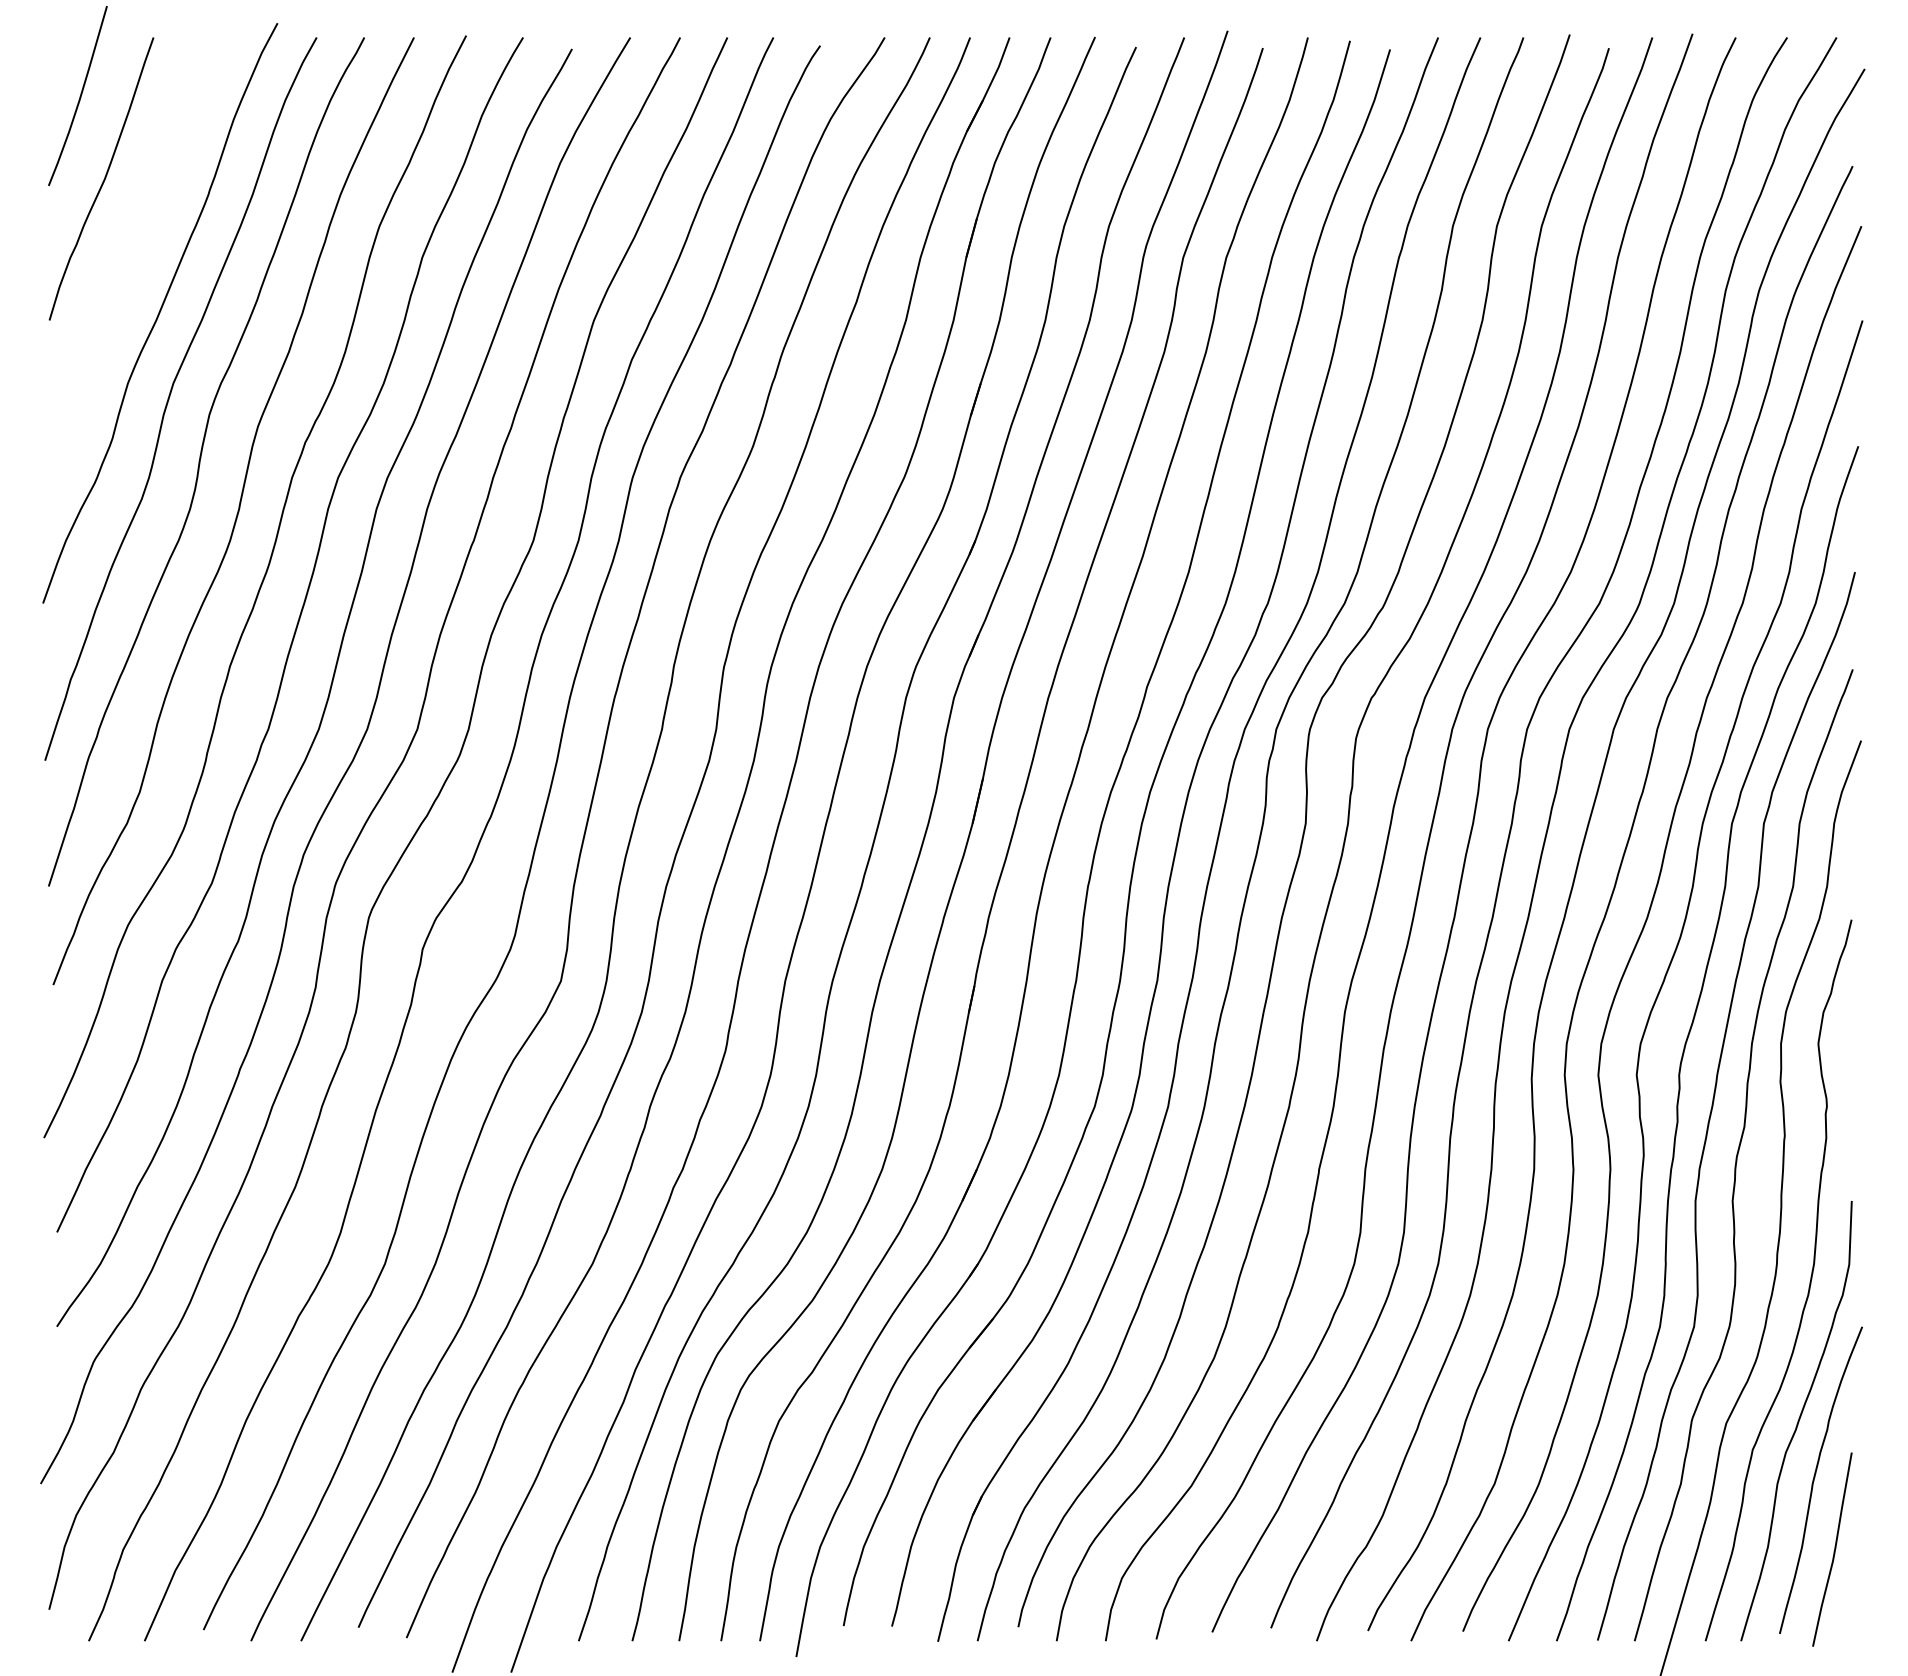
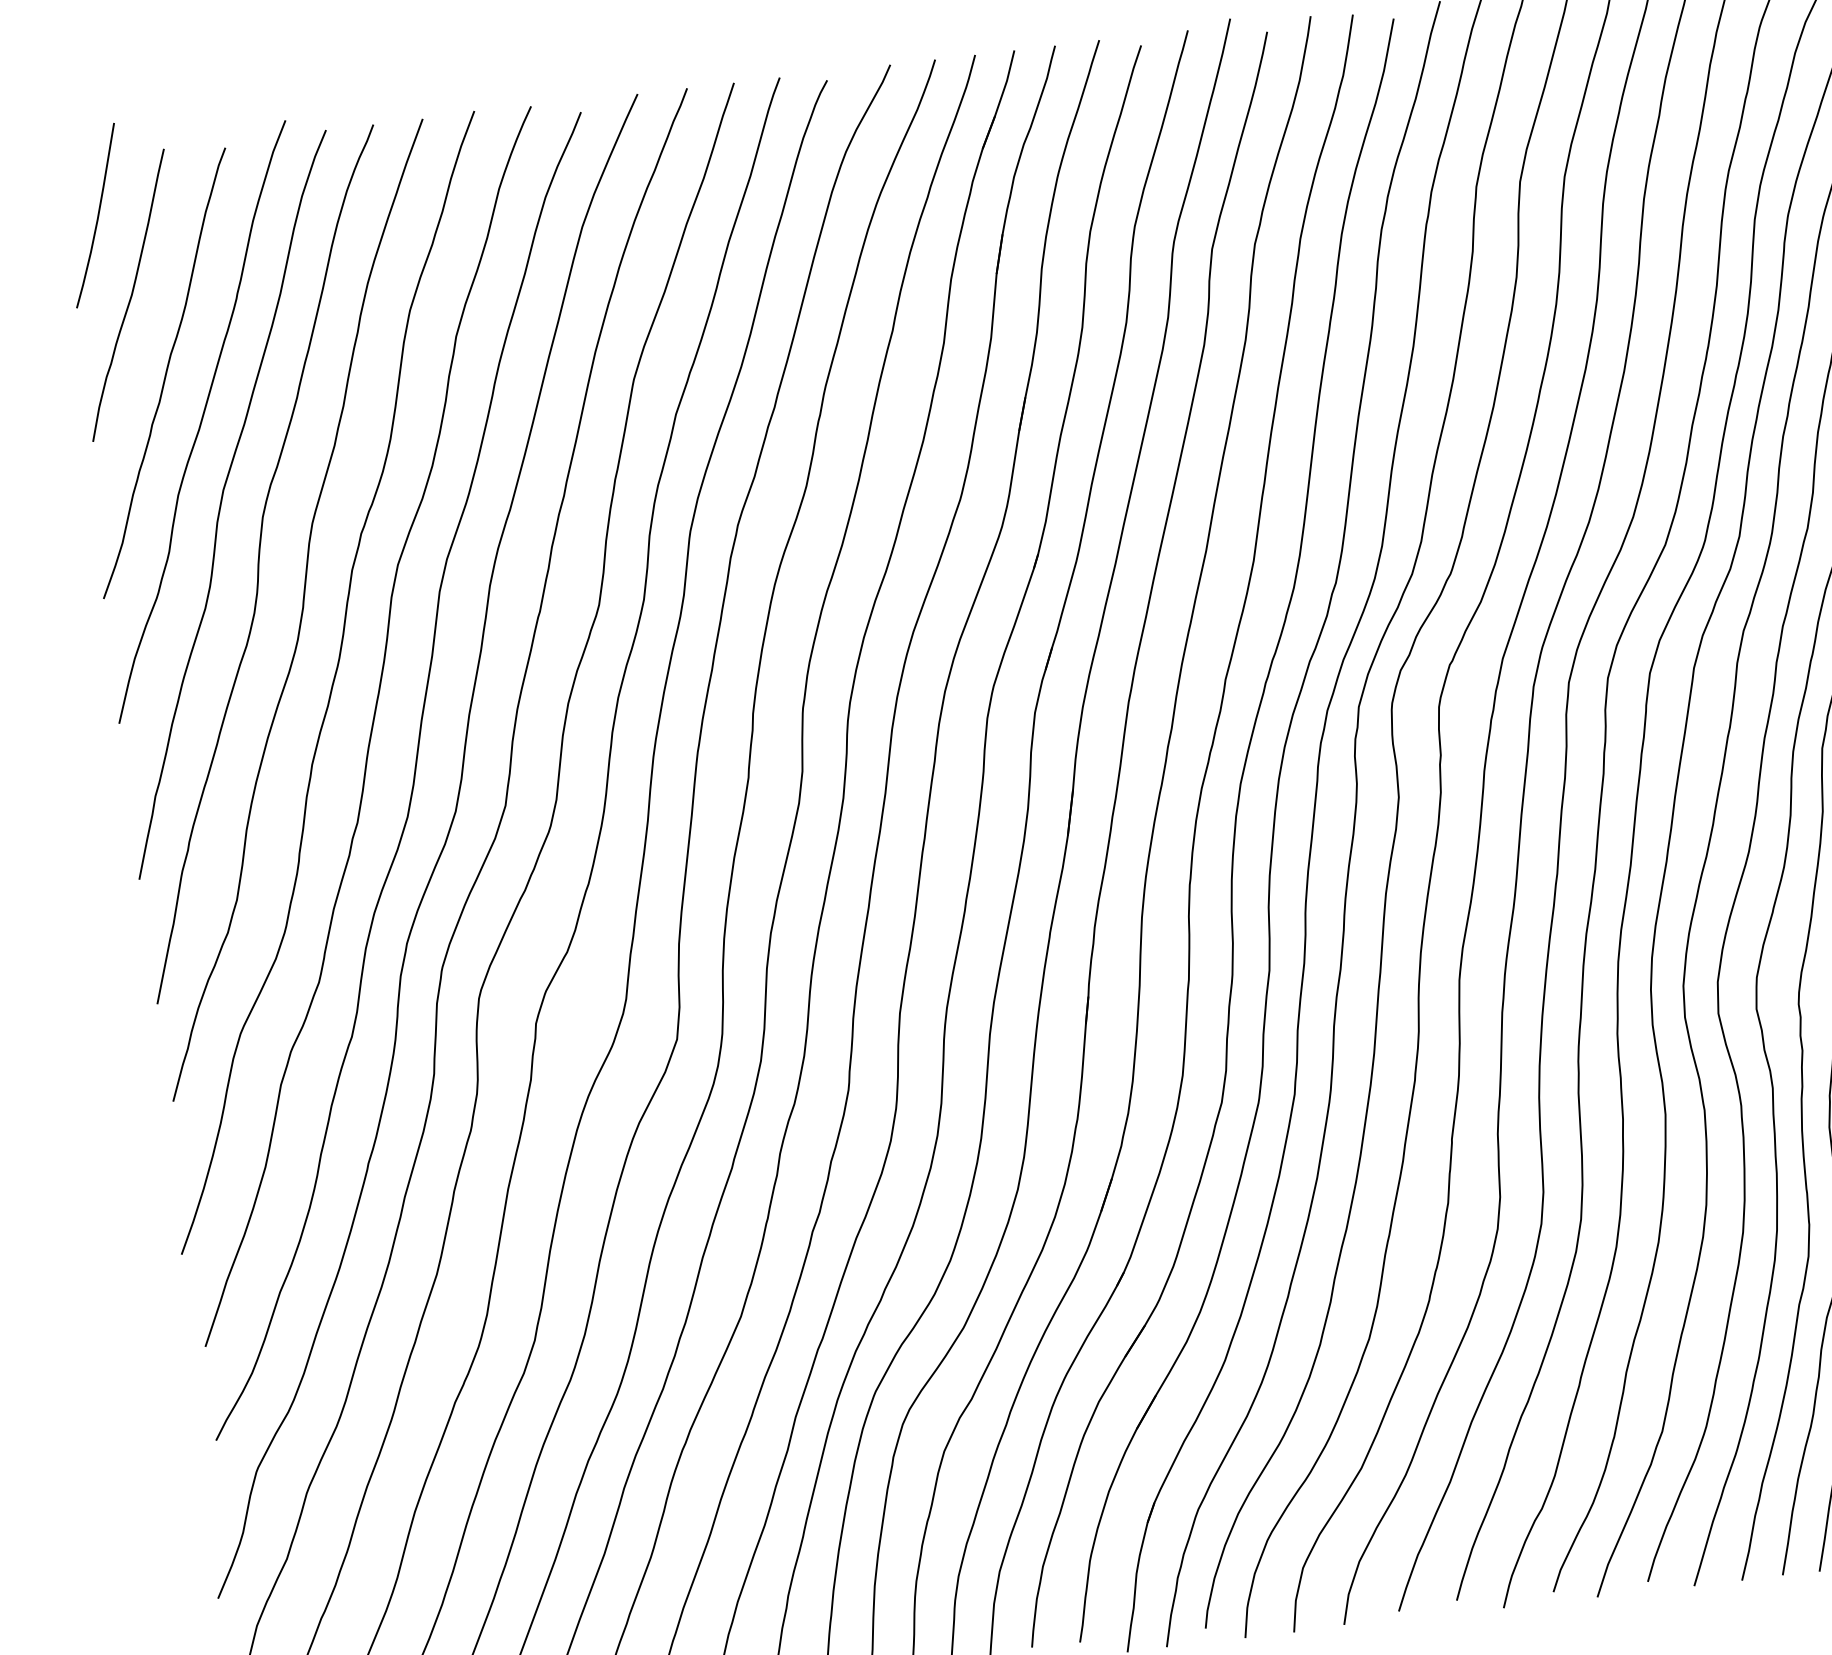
curve: (129, 260) -> (165, 373), added

